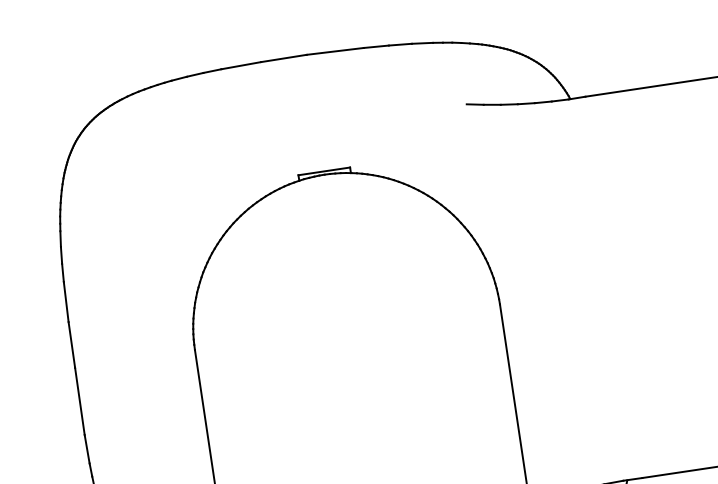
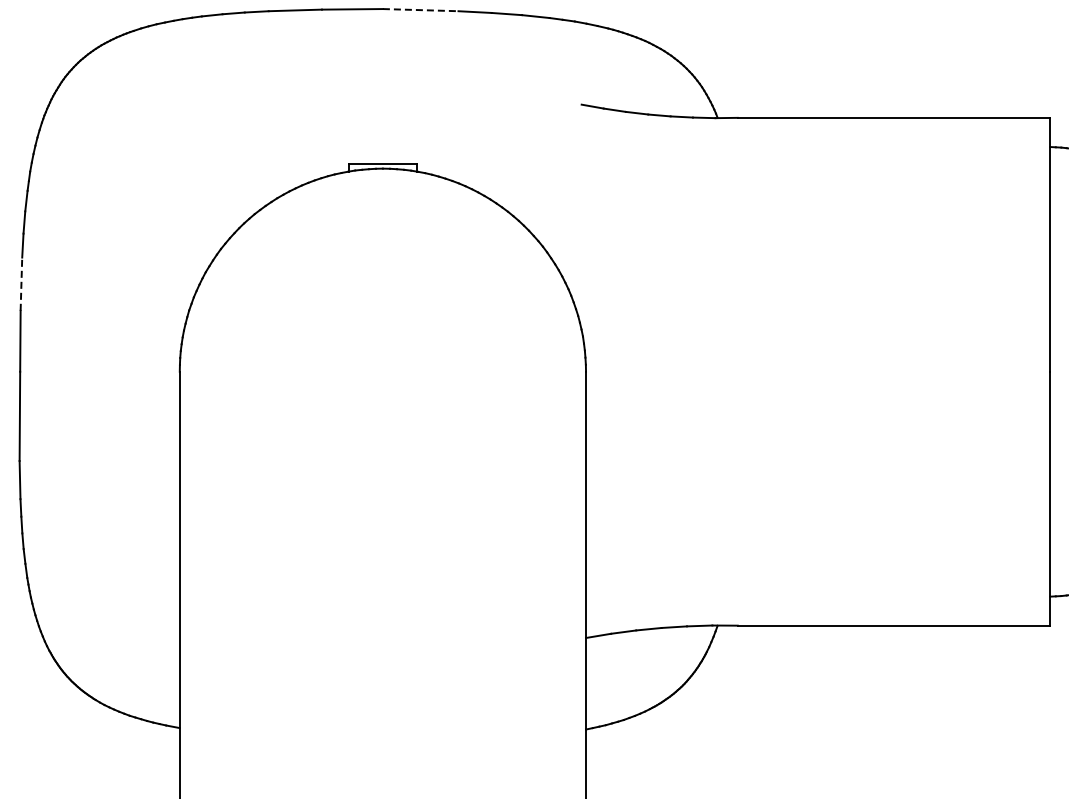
line: (335, 51) -> (420, 10), solid -> dashed
line: (66, 302) -> (21, 284), solid -> dashed

